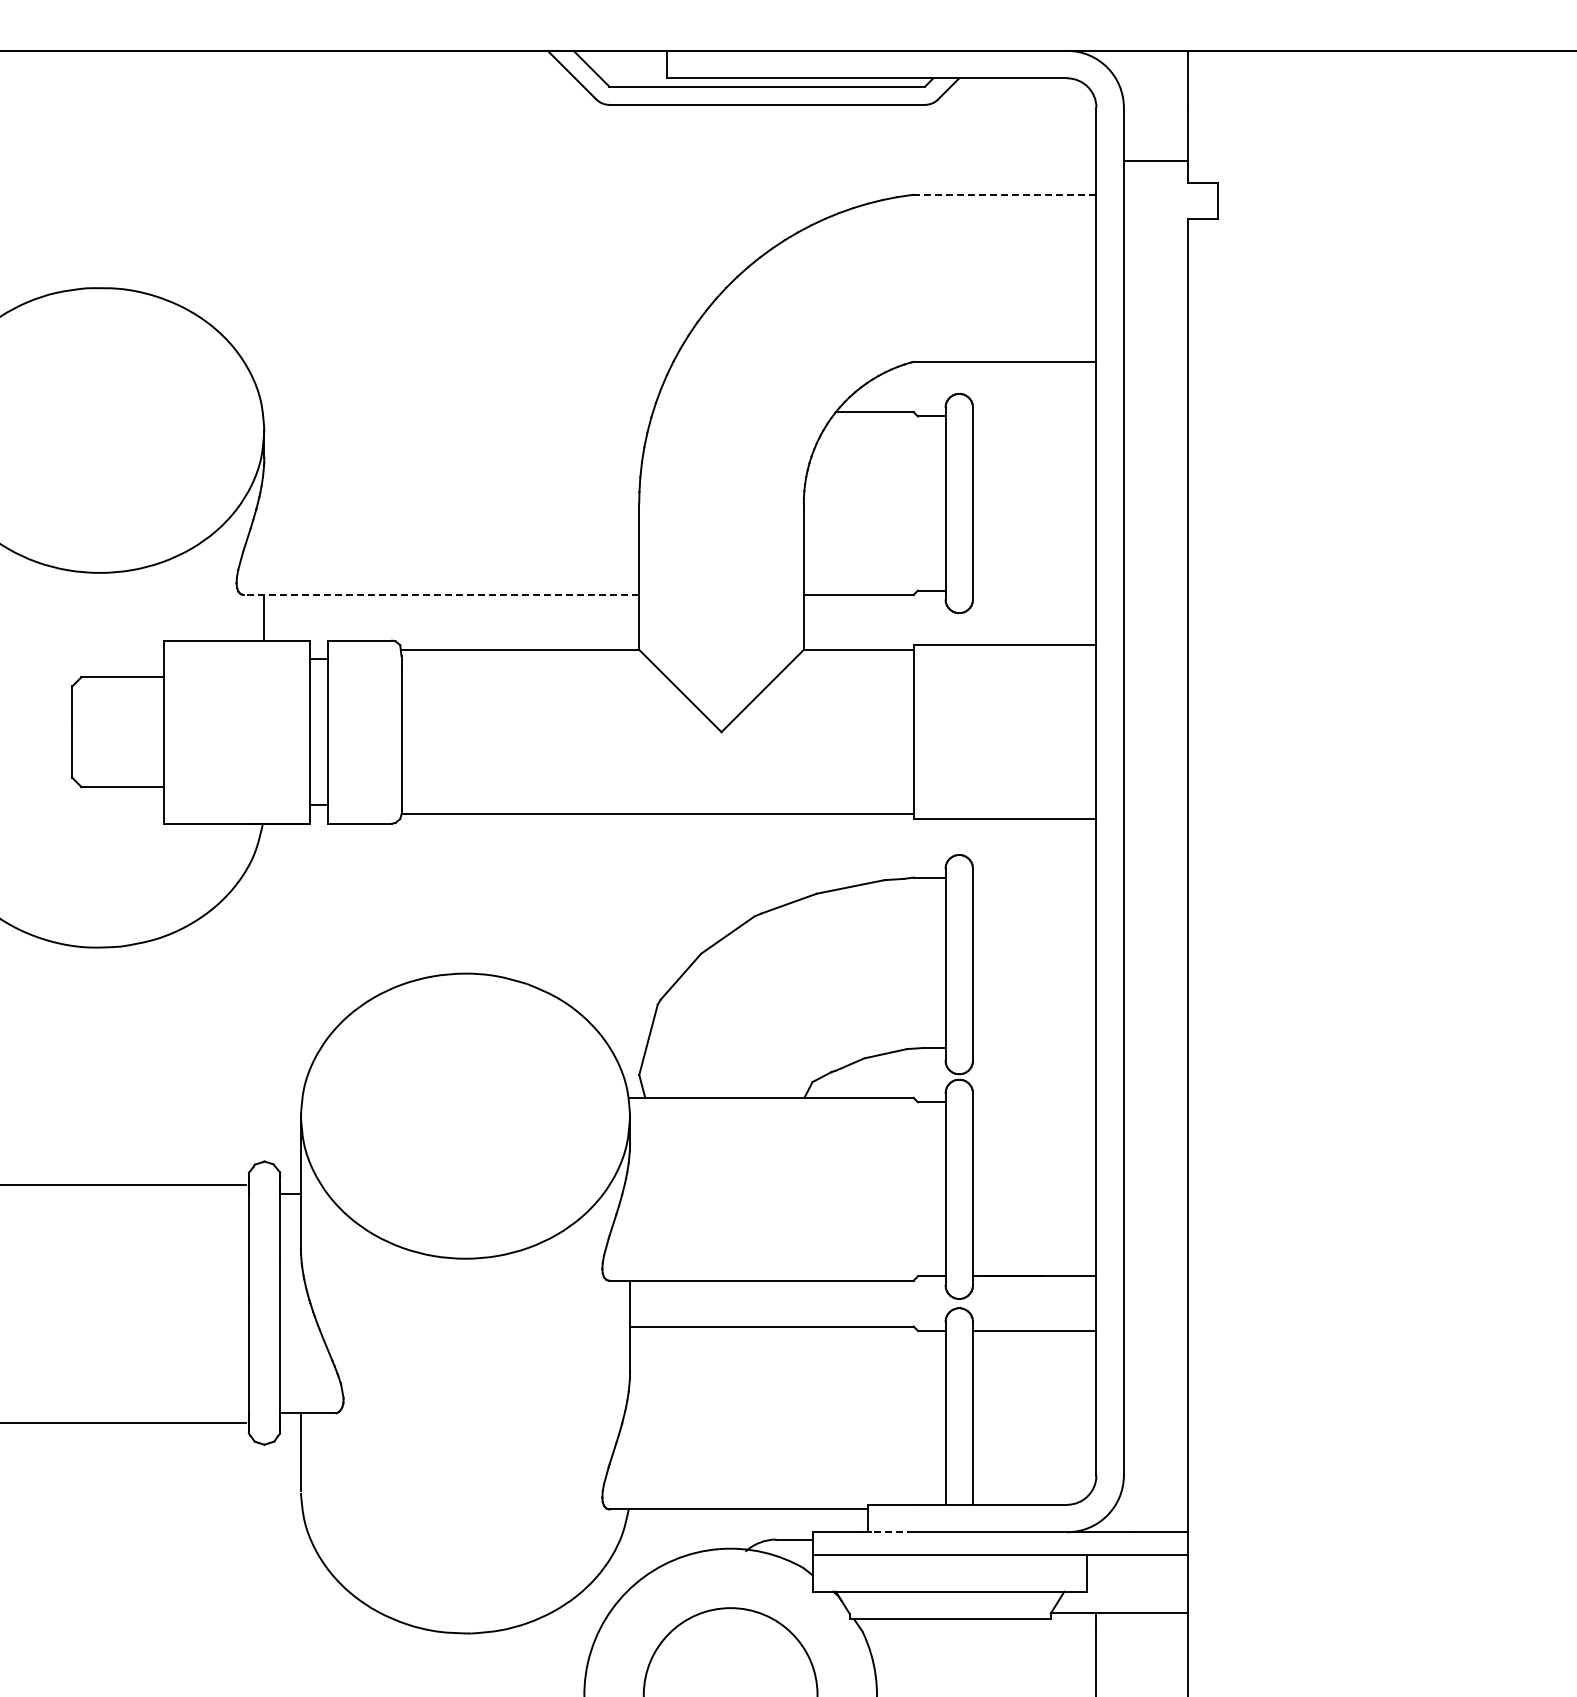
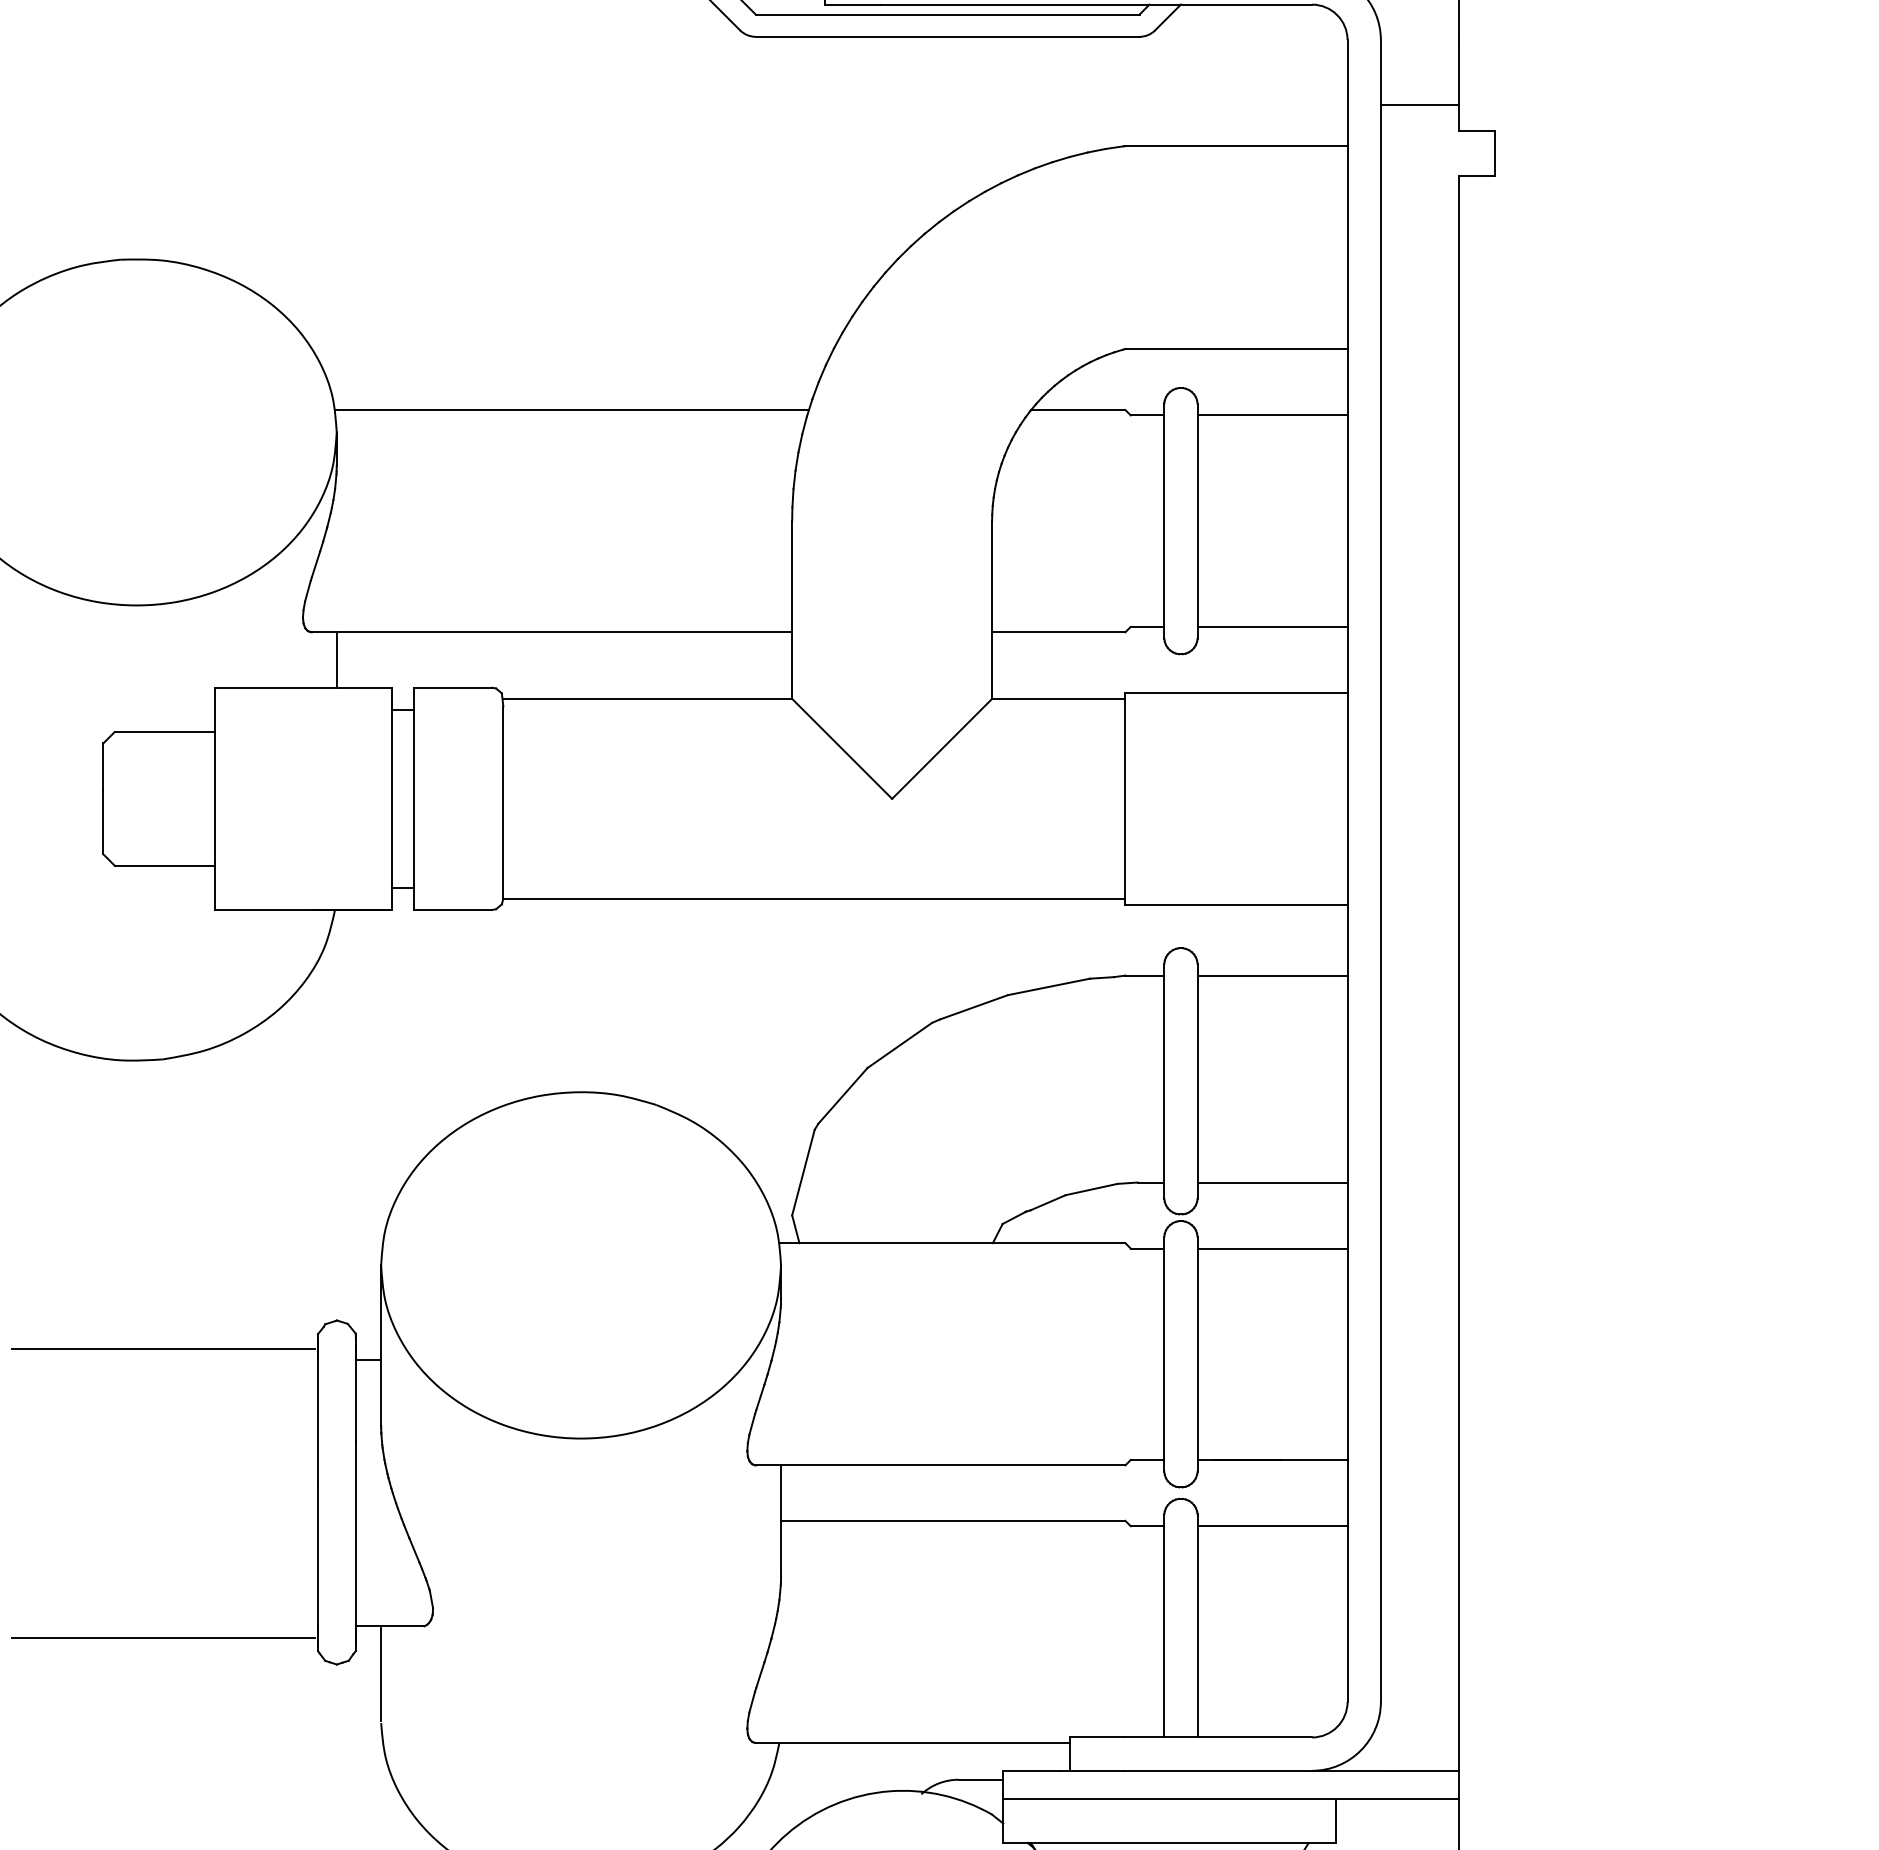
line: (1004, 194) -> (1235, 145), dashed -> solid
line: (457, 412) -> (571, 410), added
line: (1034, 416) -> (1272, 415), added
line: (1034, 590) -> (1272, 626), added
line: (441, 594) -> (551, 631), dashed -> solid
line: (1034, 877) -> (1272, 975), added
line: (1034, 1047) -> (1272, 1181), added
line: (1034, 1102) -> (1272, 1248), added
line: (891, 1532) -> (1098, 1771), dashed -> solid

